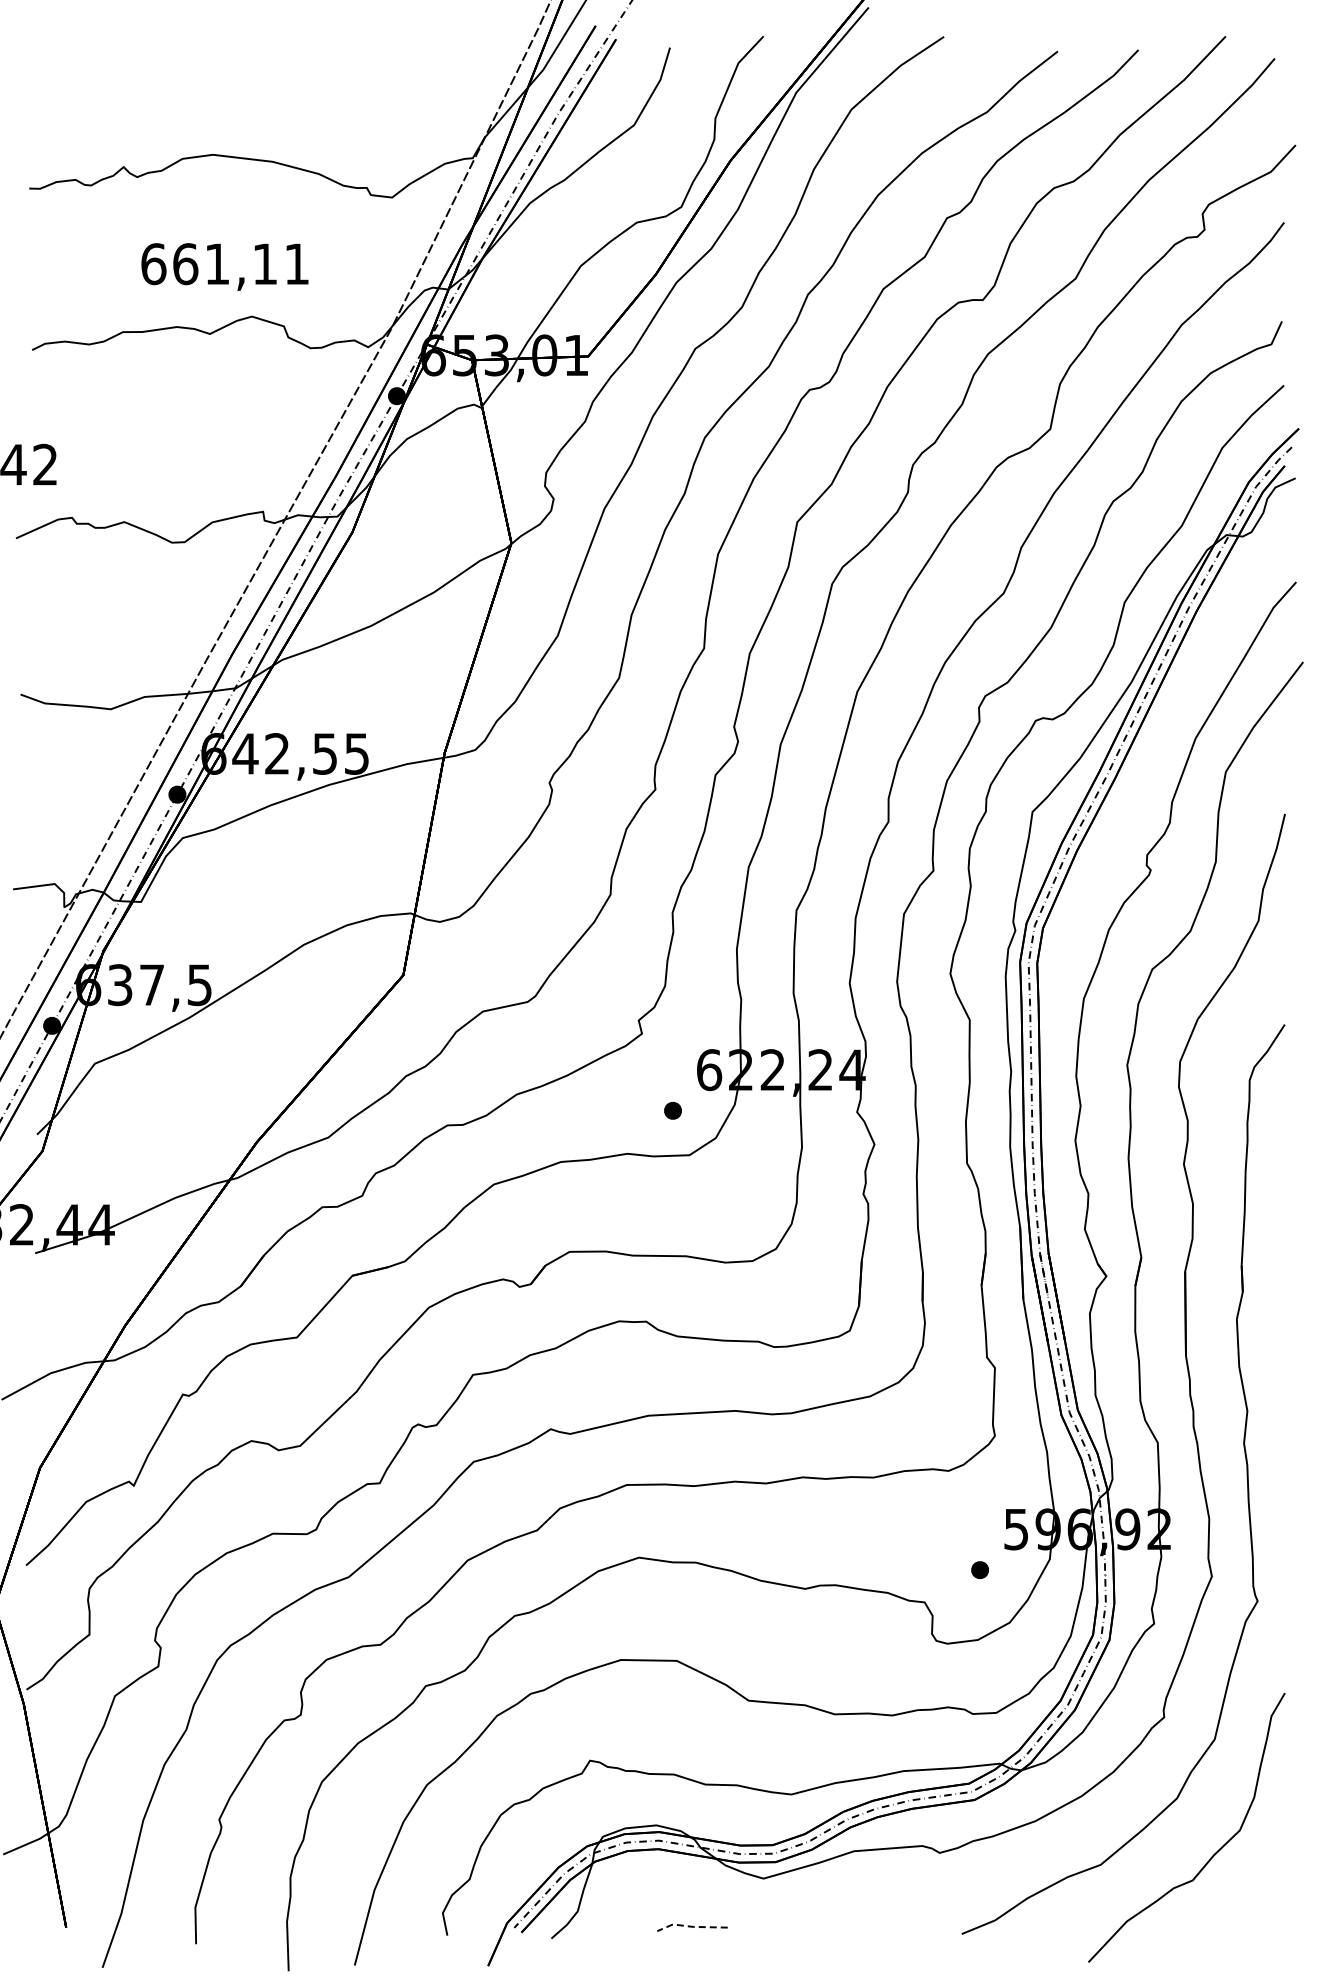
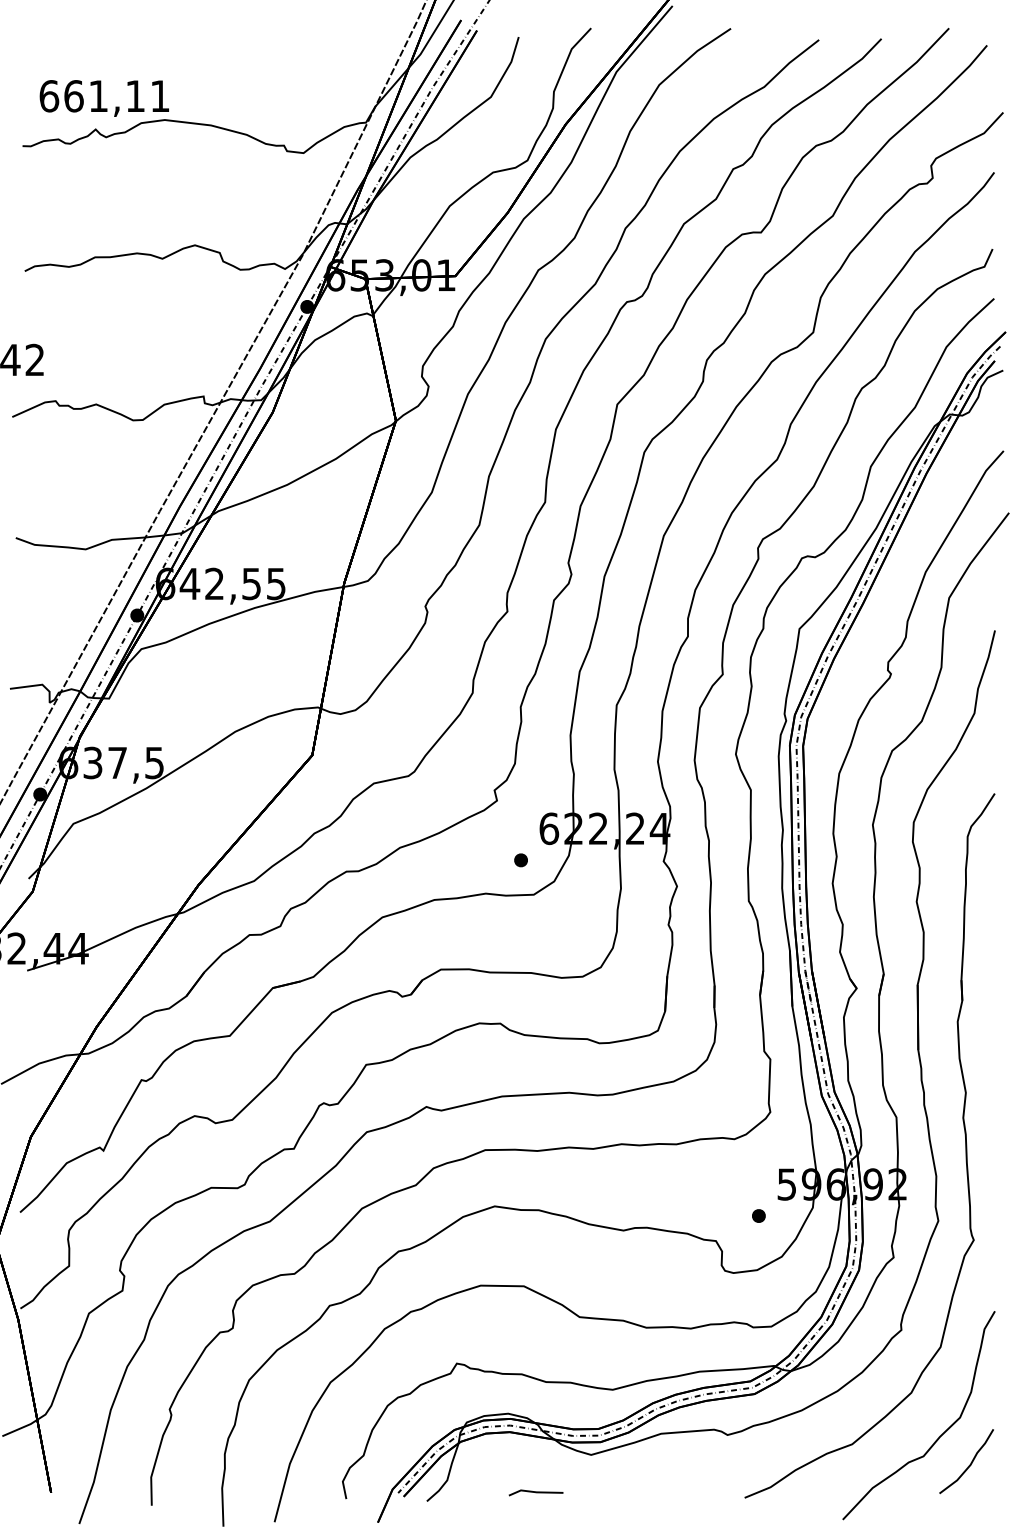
text: (224, 266) -> (104, 98), moved
curve: (1253, 1889) -> (970, 1463), added
line: (691, 1926) -> (535, 1492), dashed -> solid

